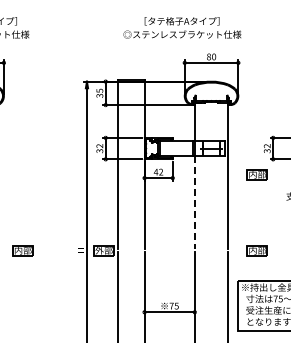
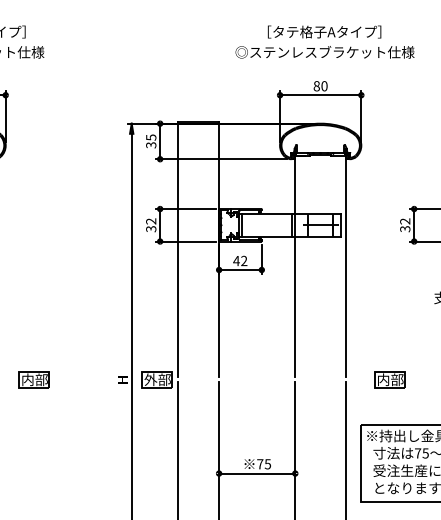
text: (182, 27) -> (325, 41), moved
part: (256, 174) -> (388, 264), removed
line: (194, 203) -> (294, 308), dashed -> solid

